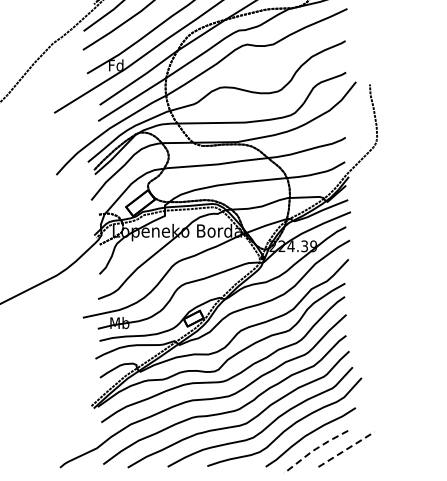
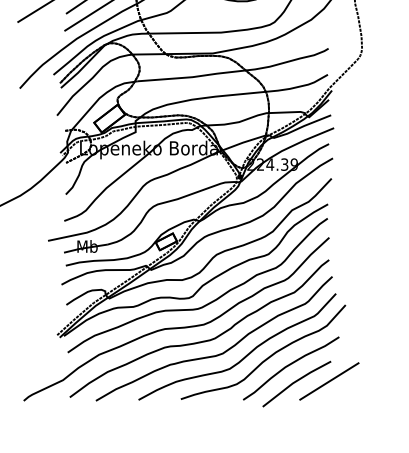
line: (314, 449) -> (295, 381), dashed -> solid
line: (346, 449) -> (329, 381), dashed -> solid

